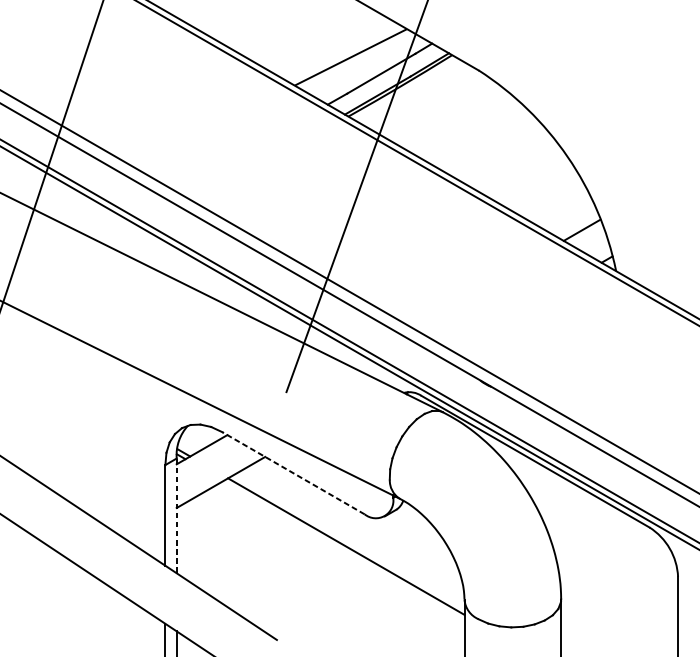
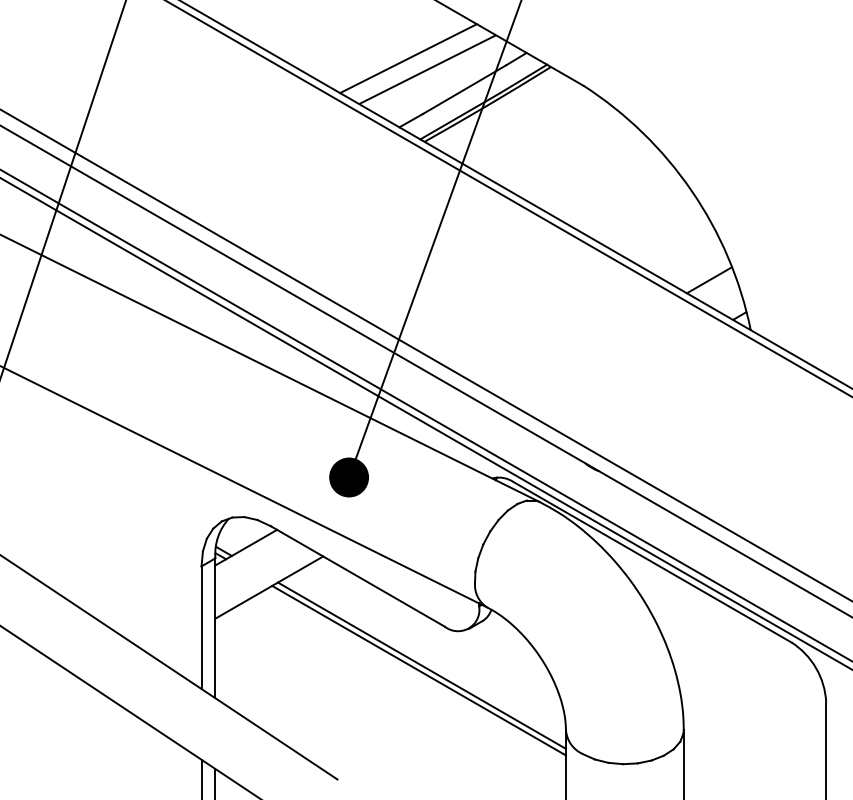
line: (335, 48) -> (408, 58), added
fill: (286, 392) -> (349, 477), added
line: (293, 473) -> (357, 576), dashed -> solid
line: (176, 516) -> (215, 628), dashed -> solid
line: (343, 550) -> (418, 670), added

